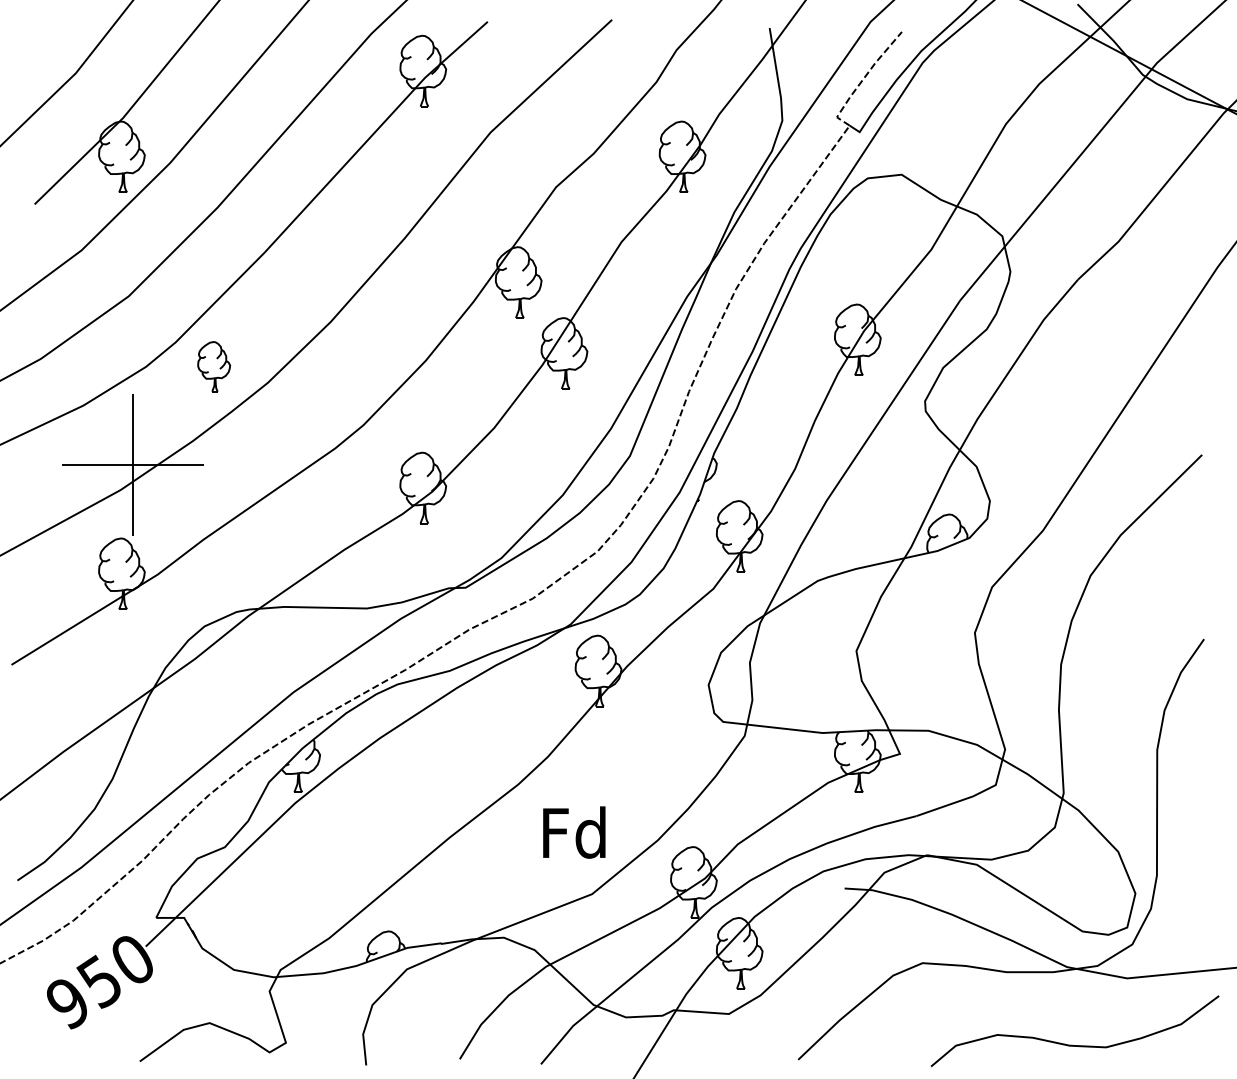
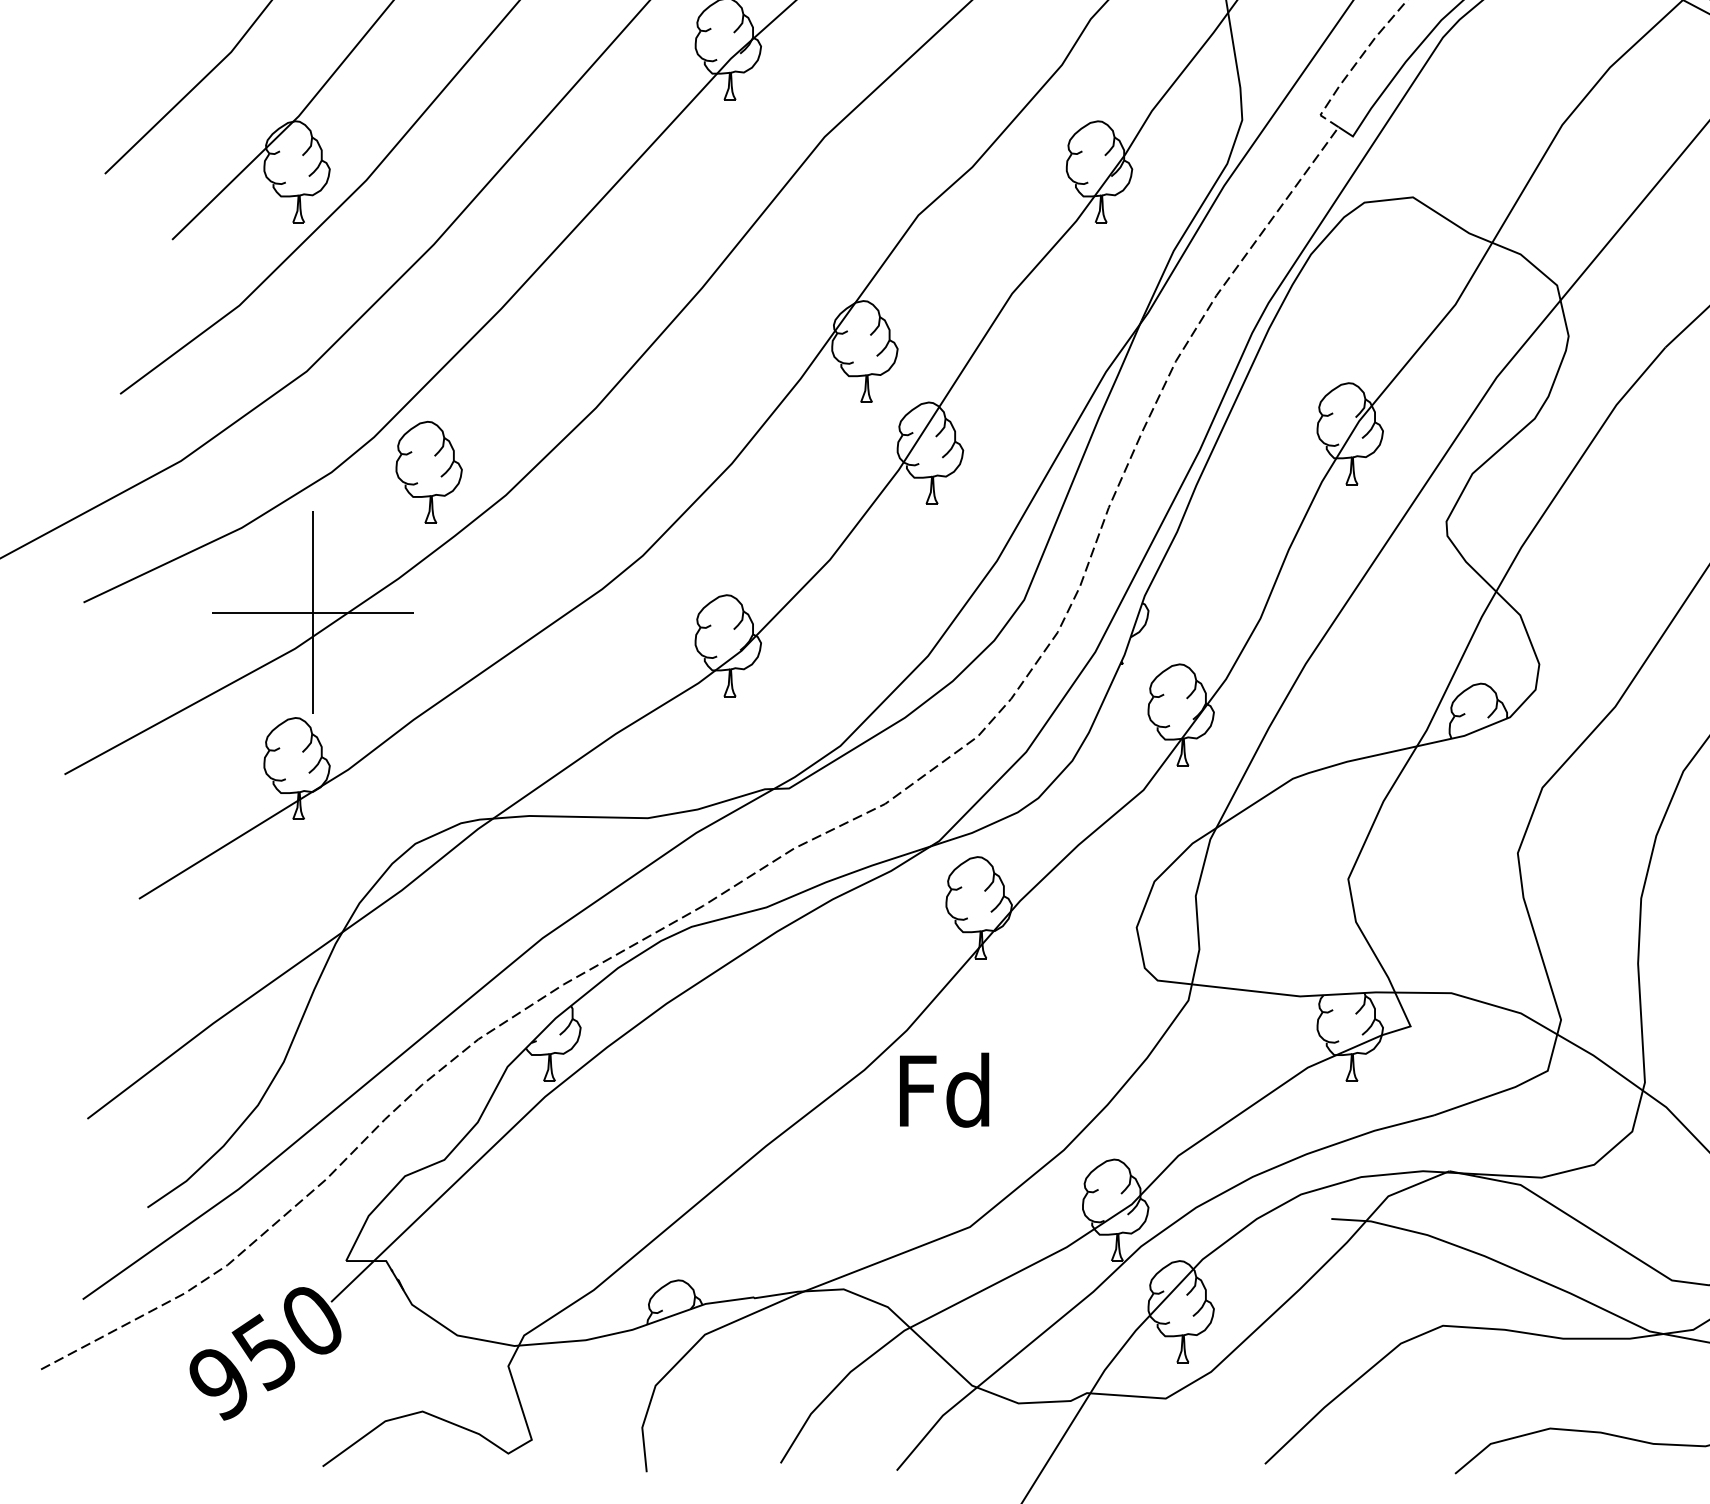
part: (213, 366) -> (428, 471), size x1.43
text: (574, 832) -> (944, 1090), moved

